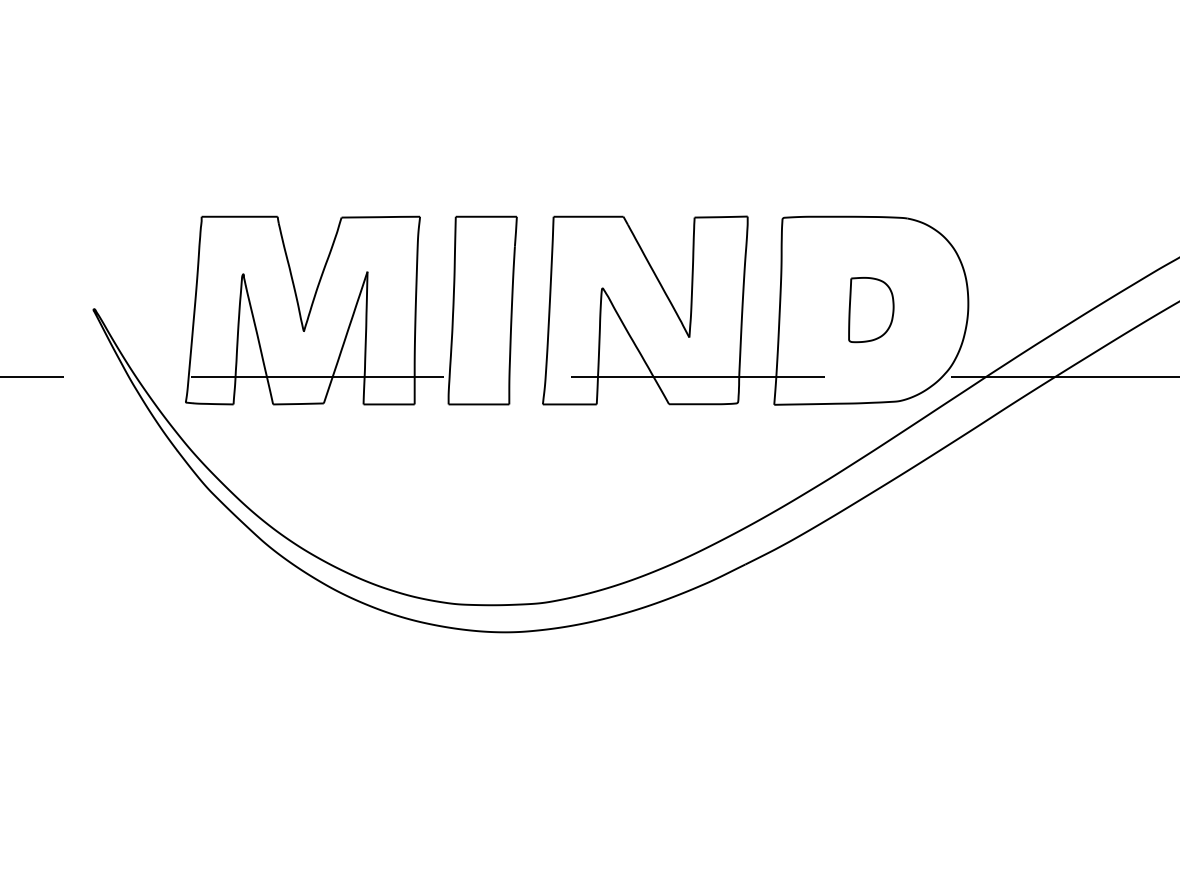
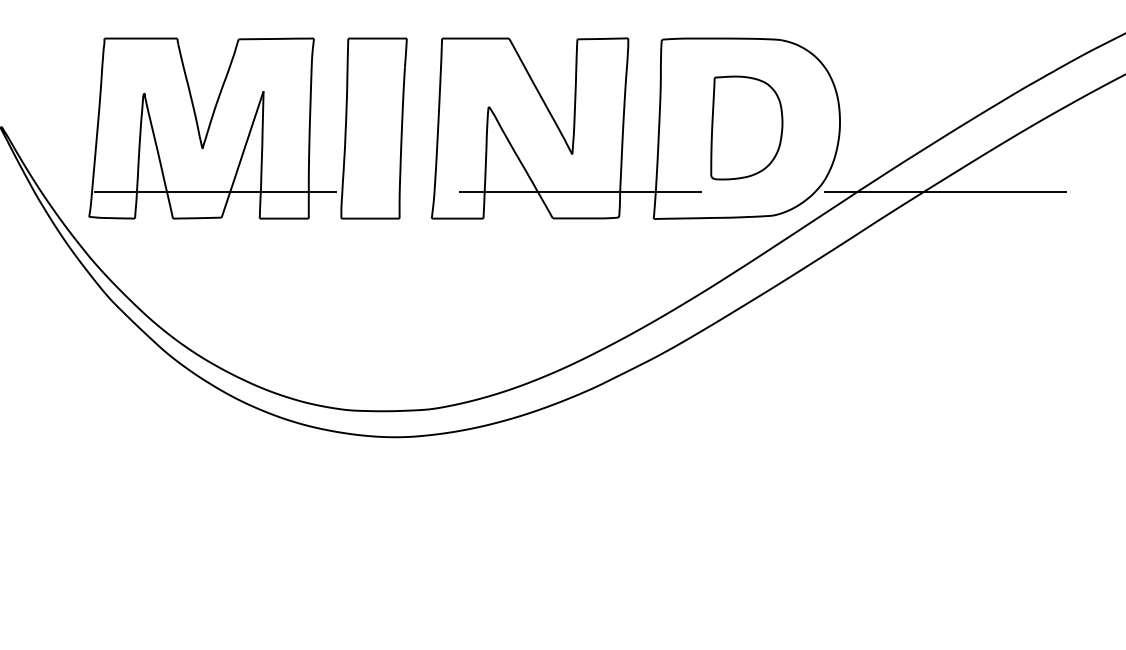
part: (871, 309) -> (747, 127), size x1.67

